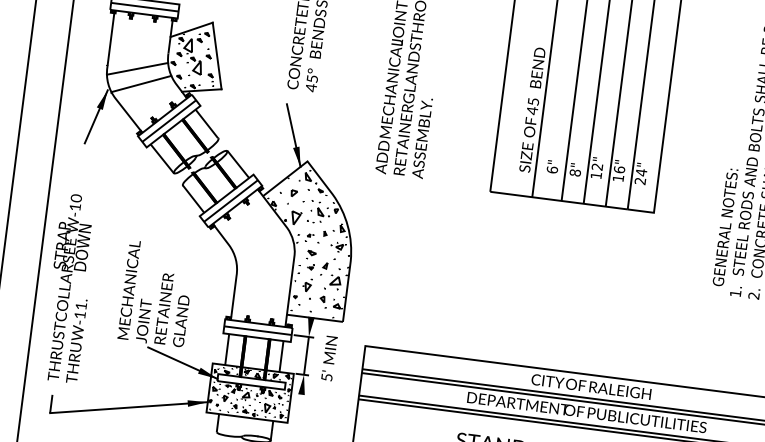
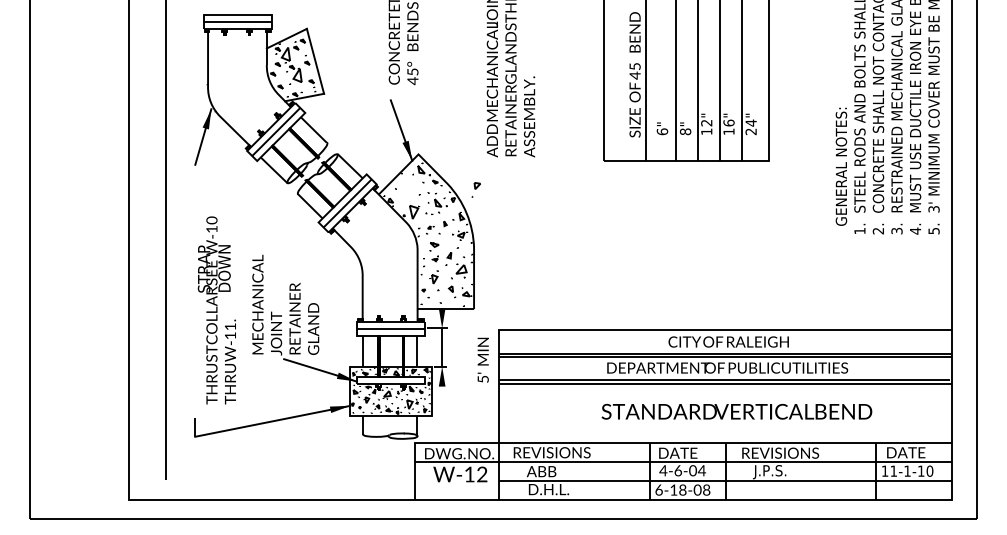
line: (136, 68) -> (237, 83), removed
line: (141, 83) -> (243, 98), removed
part: (291, 196) -> (475, 189), moved
text: (69, 288) -> (216, 310), moved
text: (328, 357) -> (482, 359), moved

